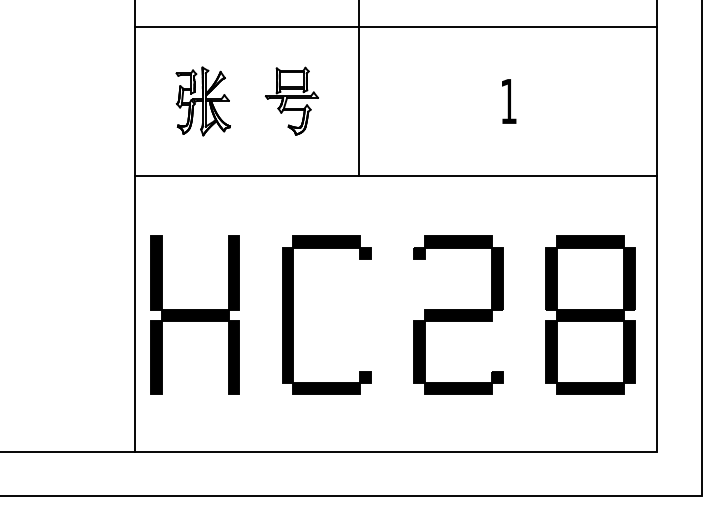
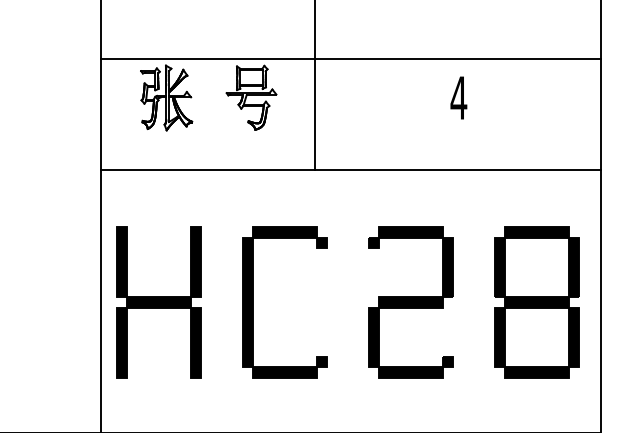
line: (395, 26) -> (350, 58), moved
text: (508, 101) -> (458, 98), 1 -> 4

